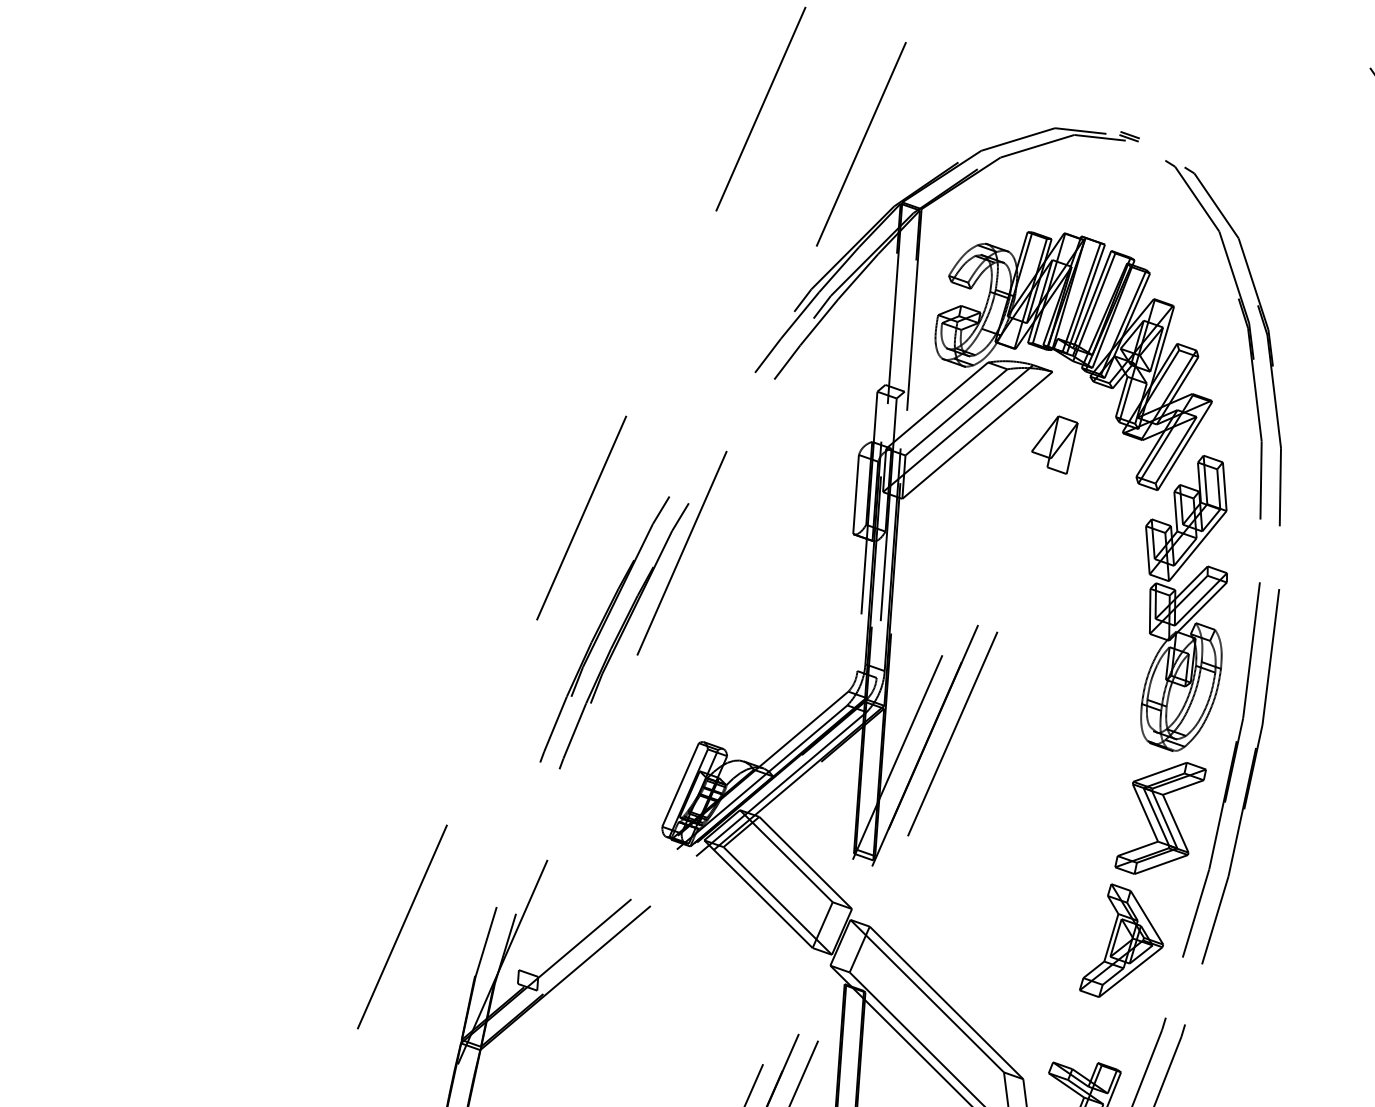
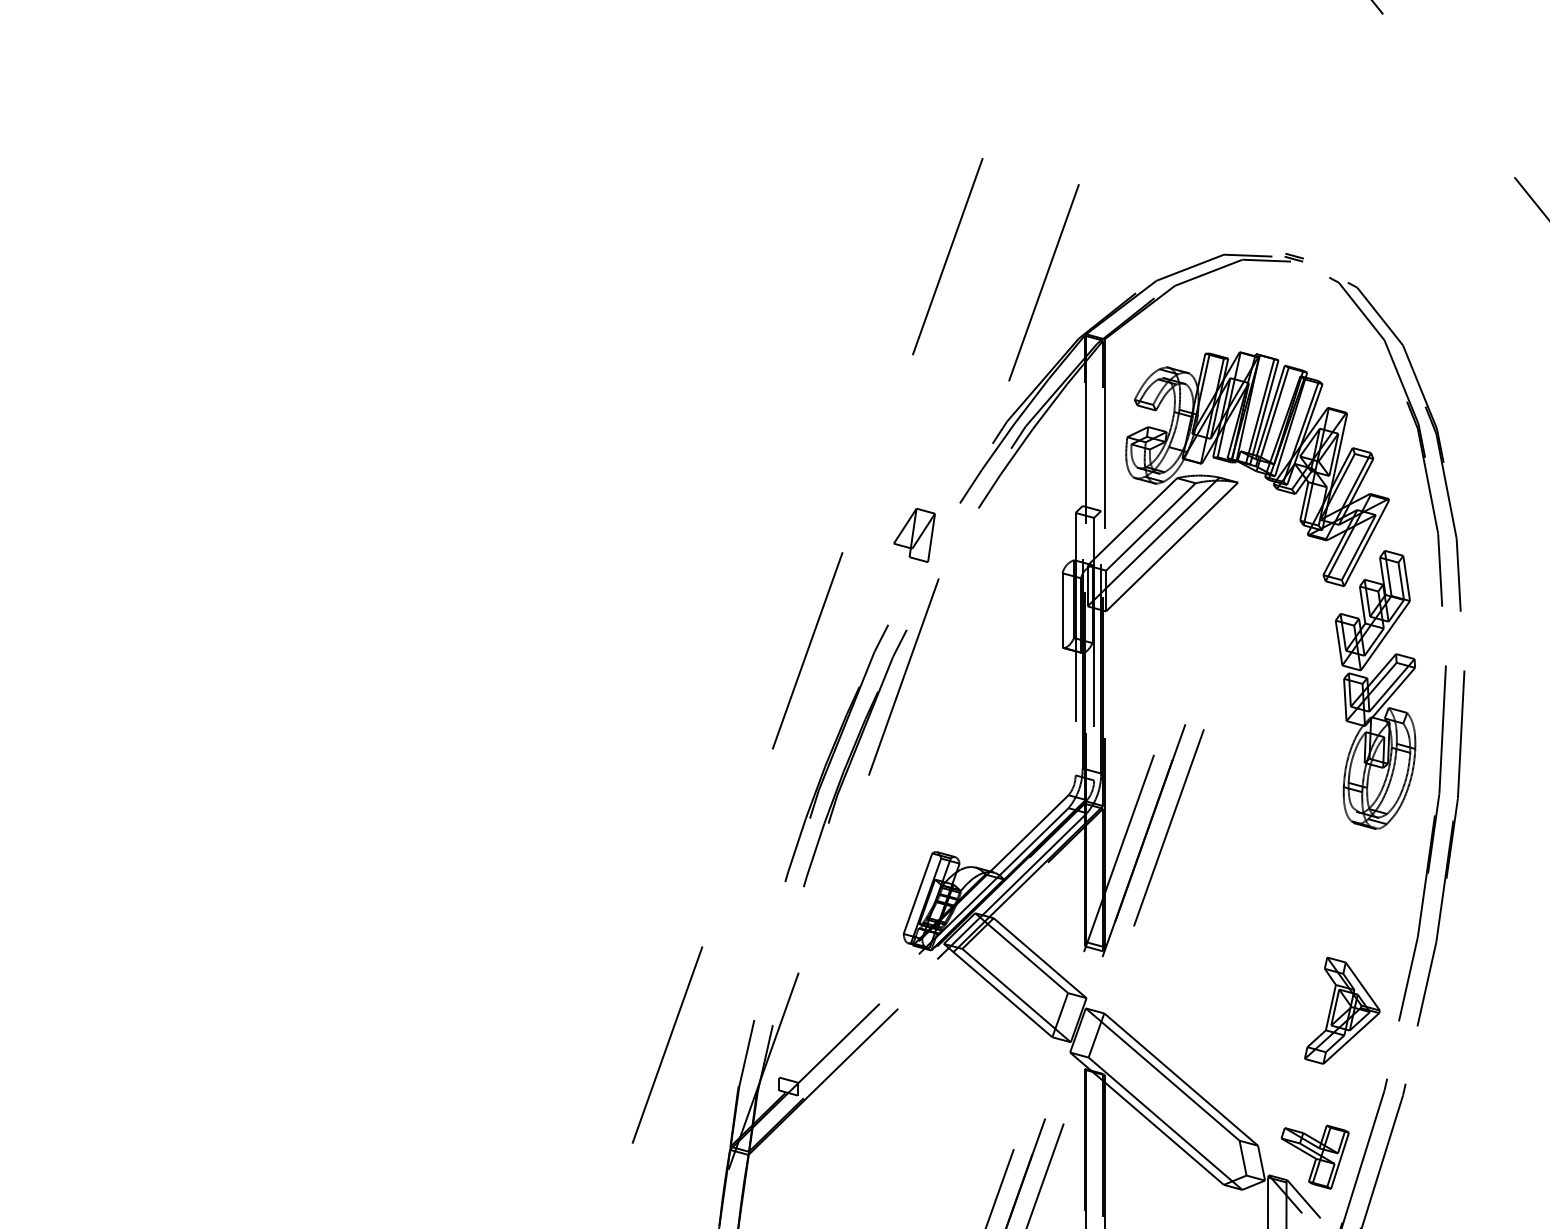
part: (1054, 444) -> (914, 535), moved
part: (1160, 818) -> (1368, 892), removed

